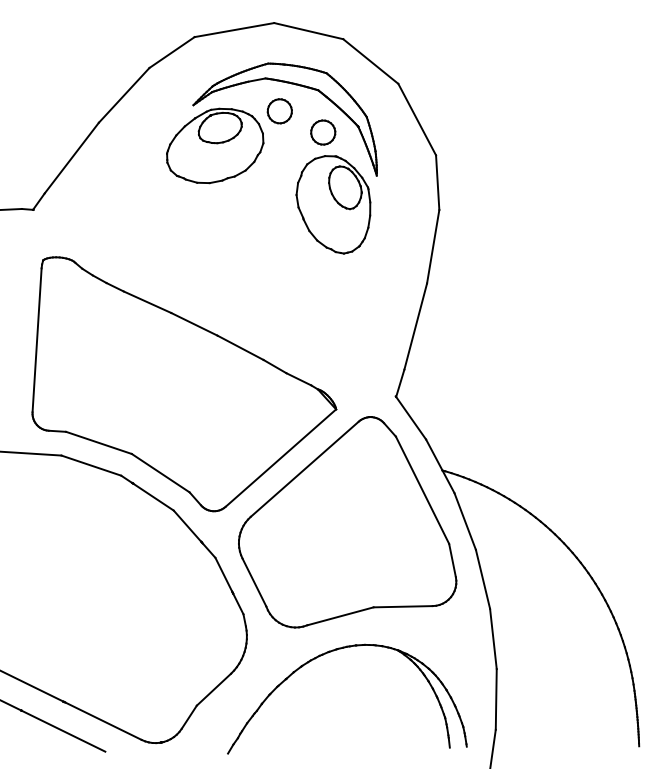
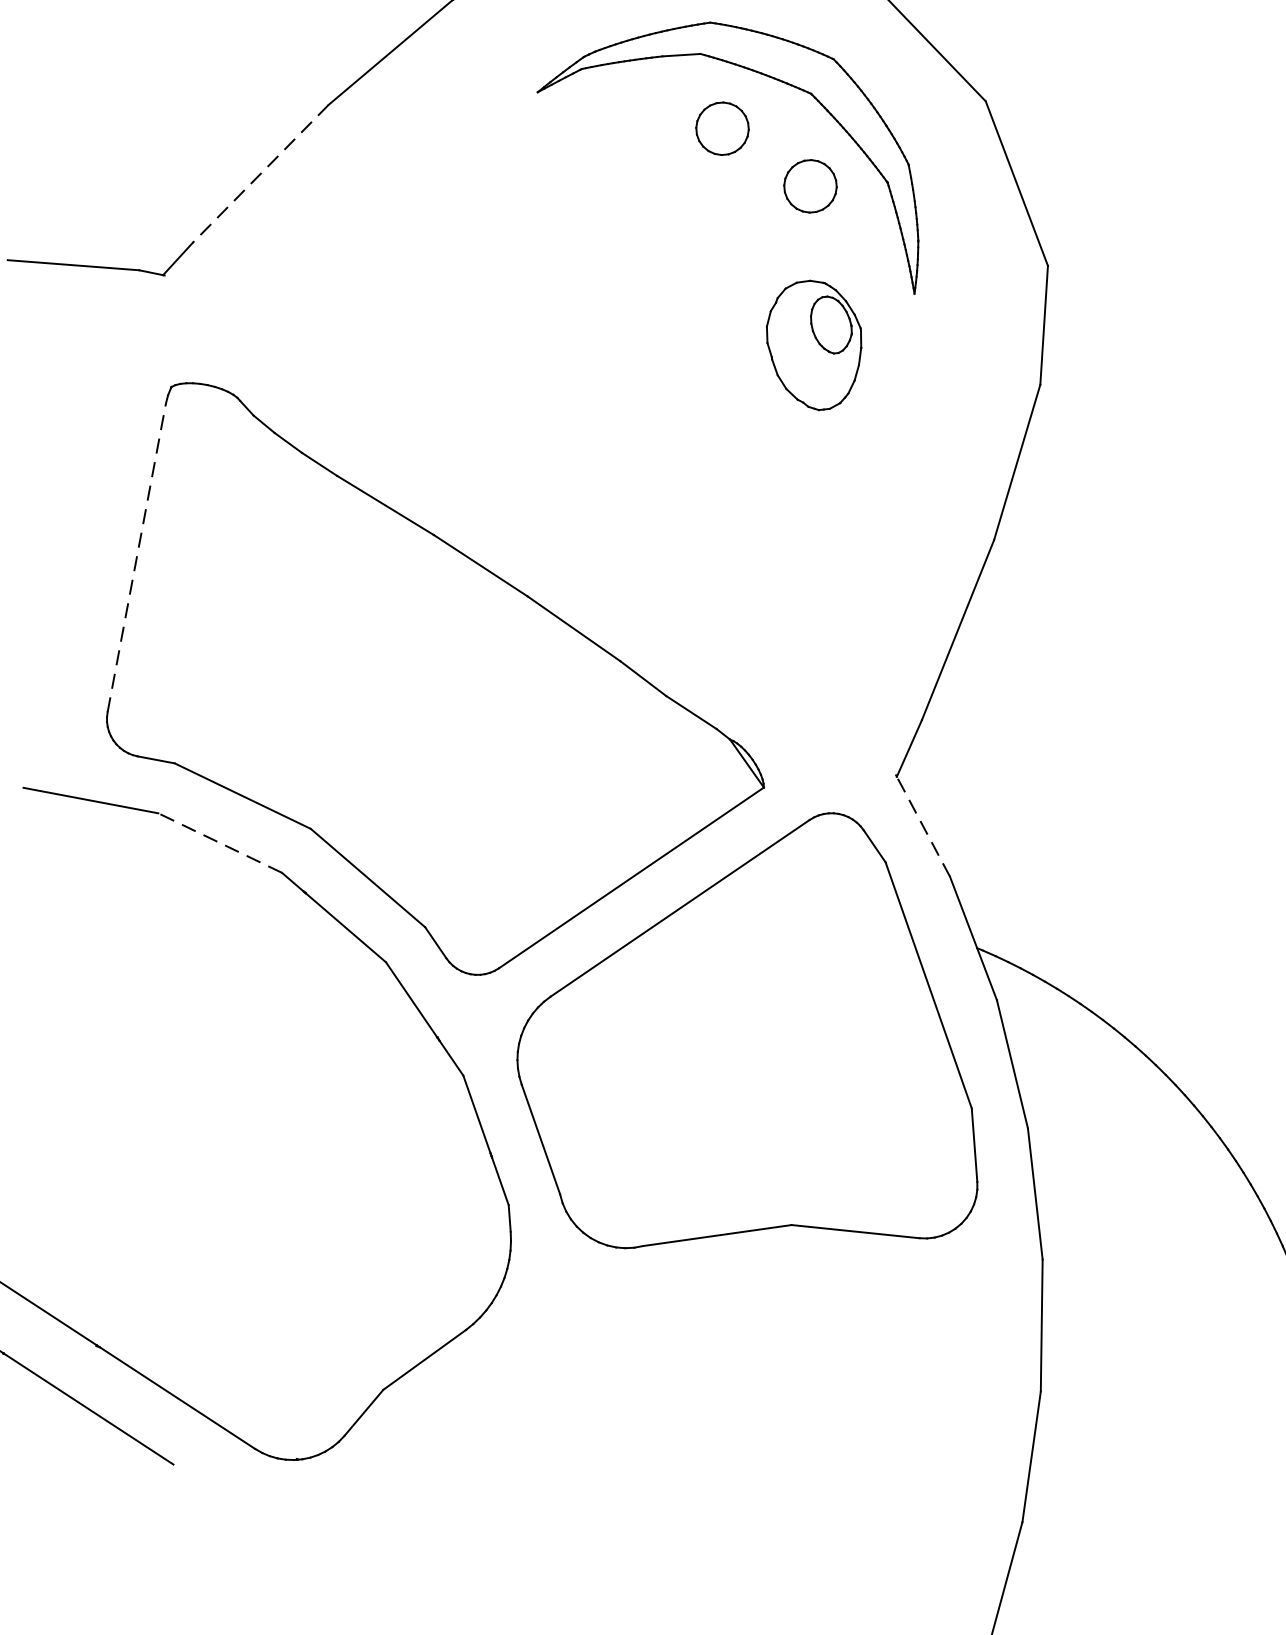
part: (215, 145) -> (574, 185), removed
line: (71, 158) -> (259, 174), solid -> dashed
part: (333, 204) -> (813, 344), size x0.6
line: (37, 339) -> (137, 556), solid -> dashed
line: (410, 417) -> (922, 825), solid -> dashed
line: (91, 465) -> (220, 842), solid -> dashed
part: (328, 653) -> (681, 1312), removed

